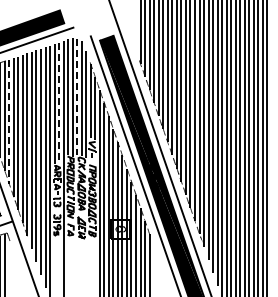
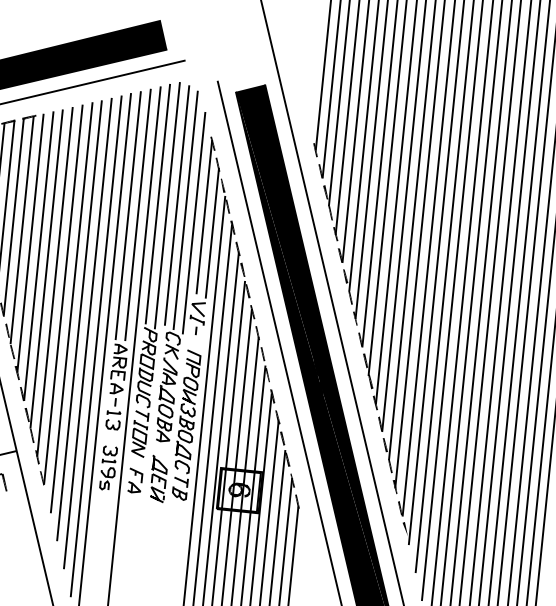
line: (77, 96) -> (177, 204), dashed -> solid
line: (59, 103) -> (138, 215), dashed -> solid
line: (9, 122) -> (30, 244), dashed -> solid

